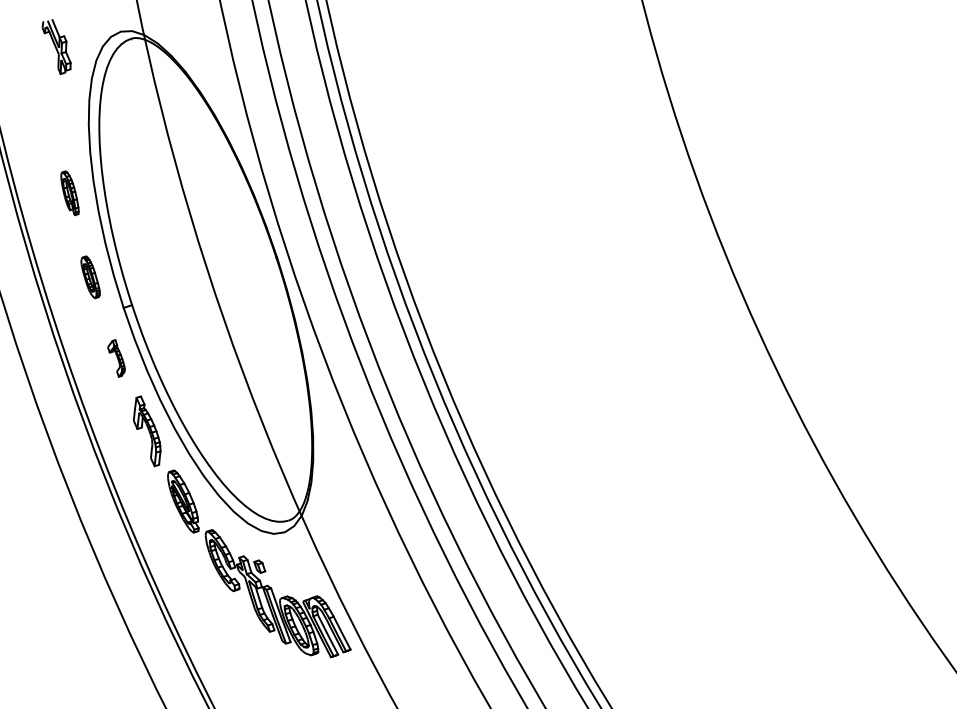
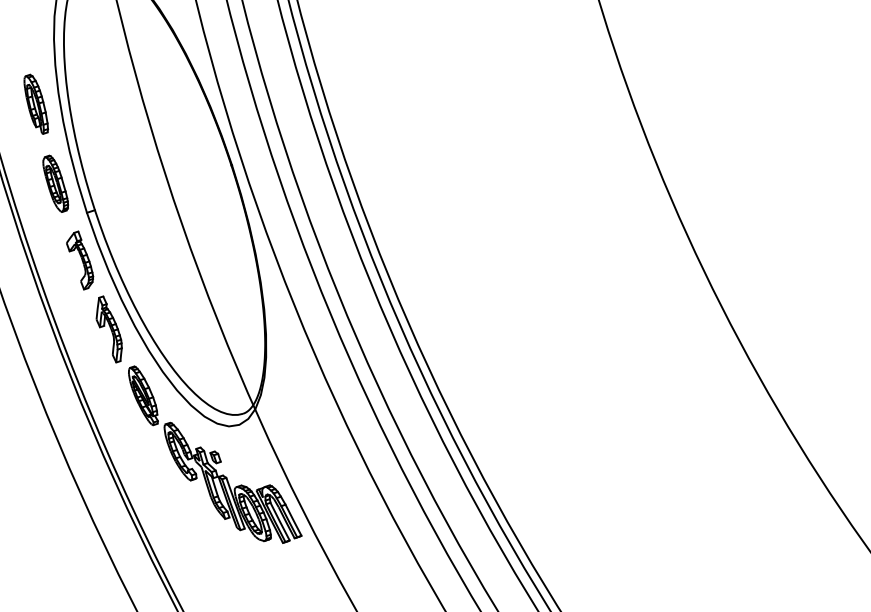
part: (69, 193) -> (35, 104), size x1.43
part: (90, 277) -> (55, 184), size x1.43
part: (116, 358) -> (80, 260), size x1.67

